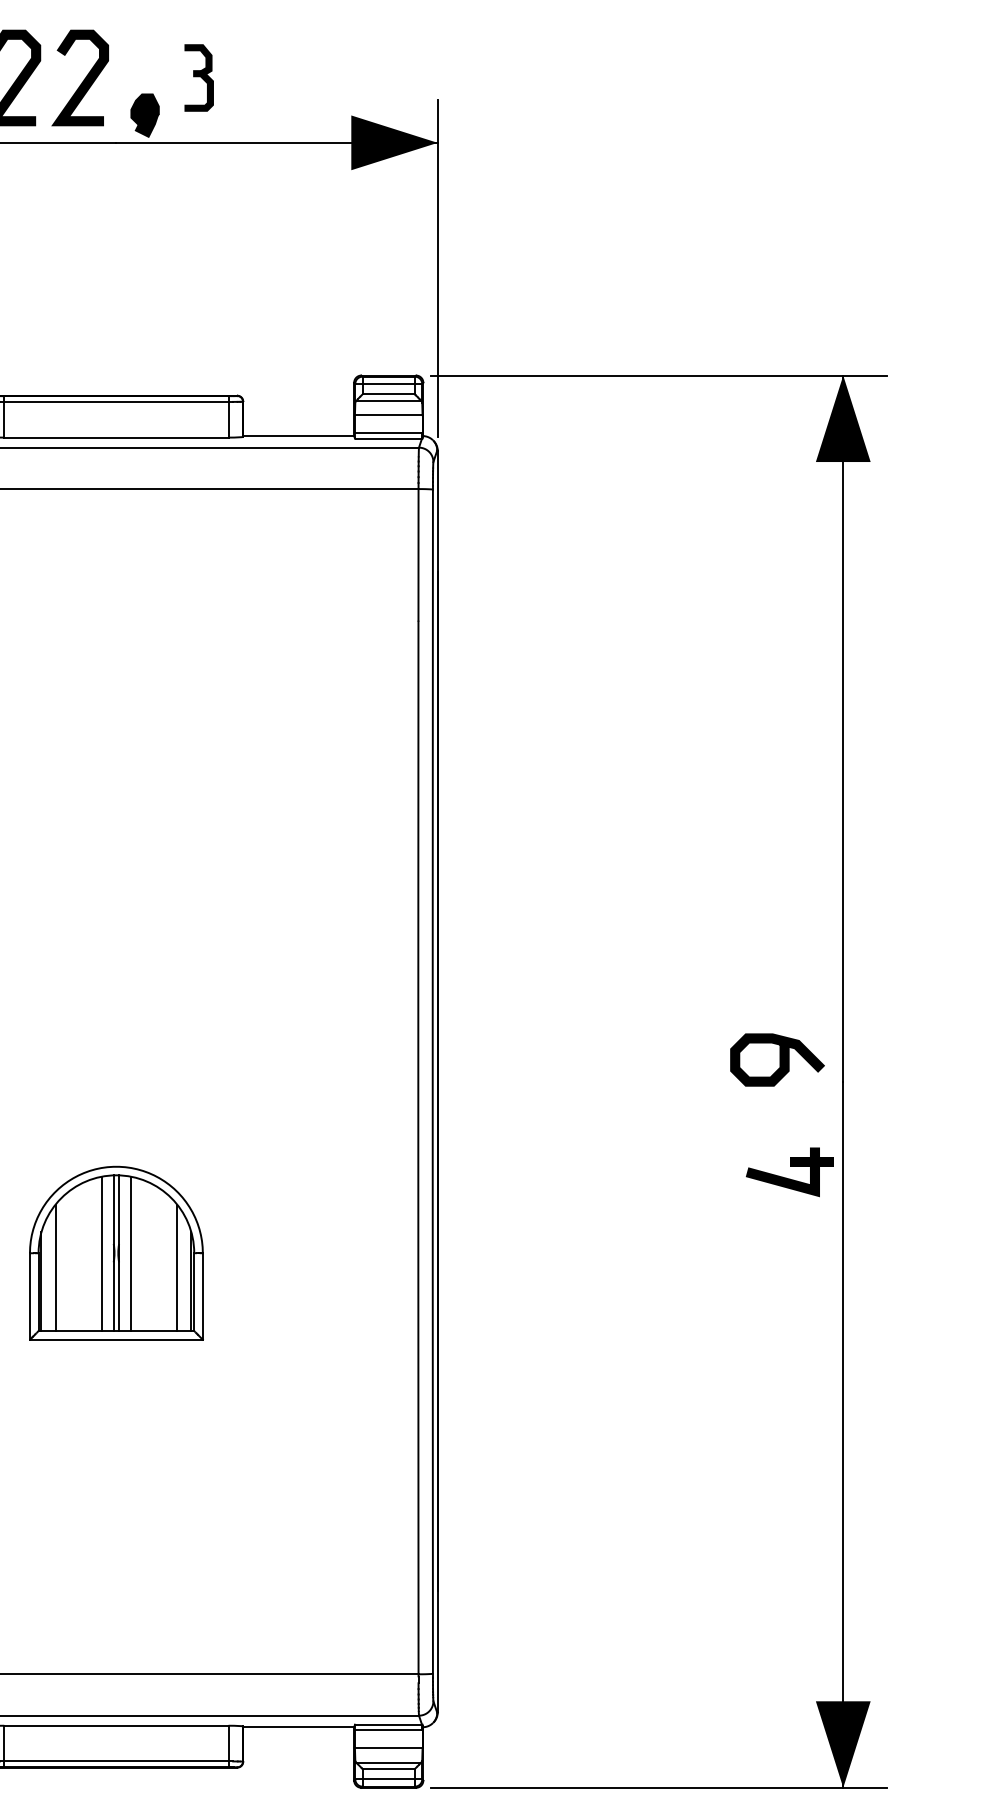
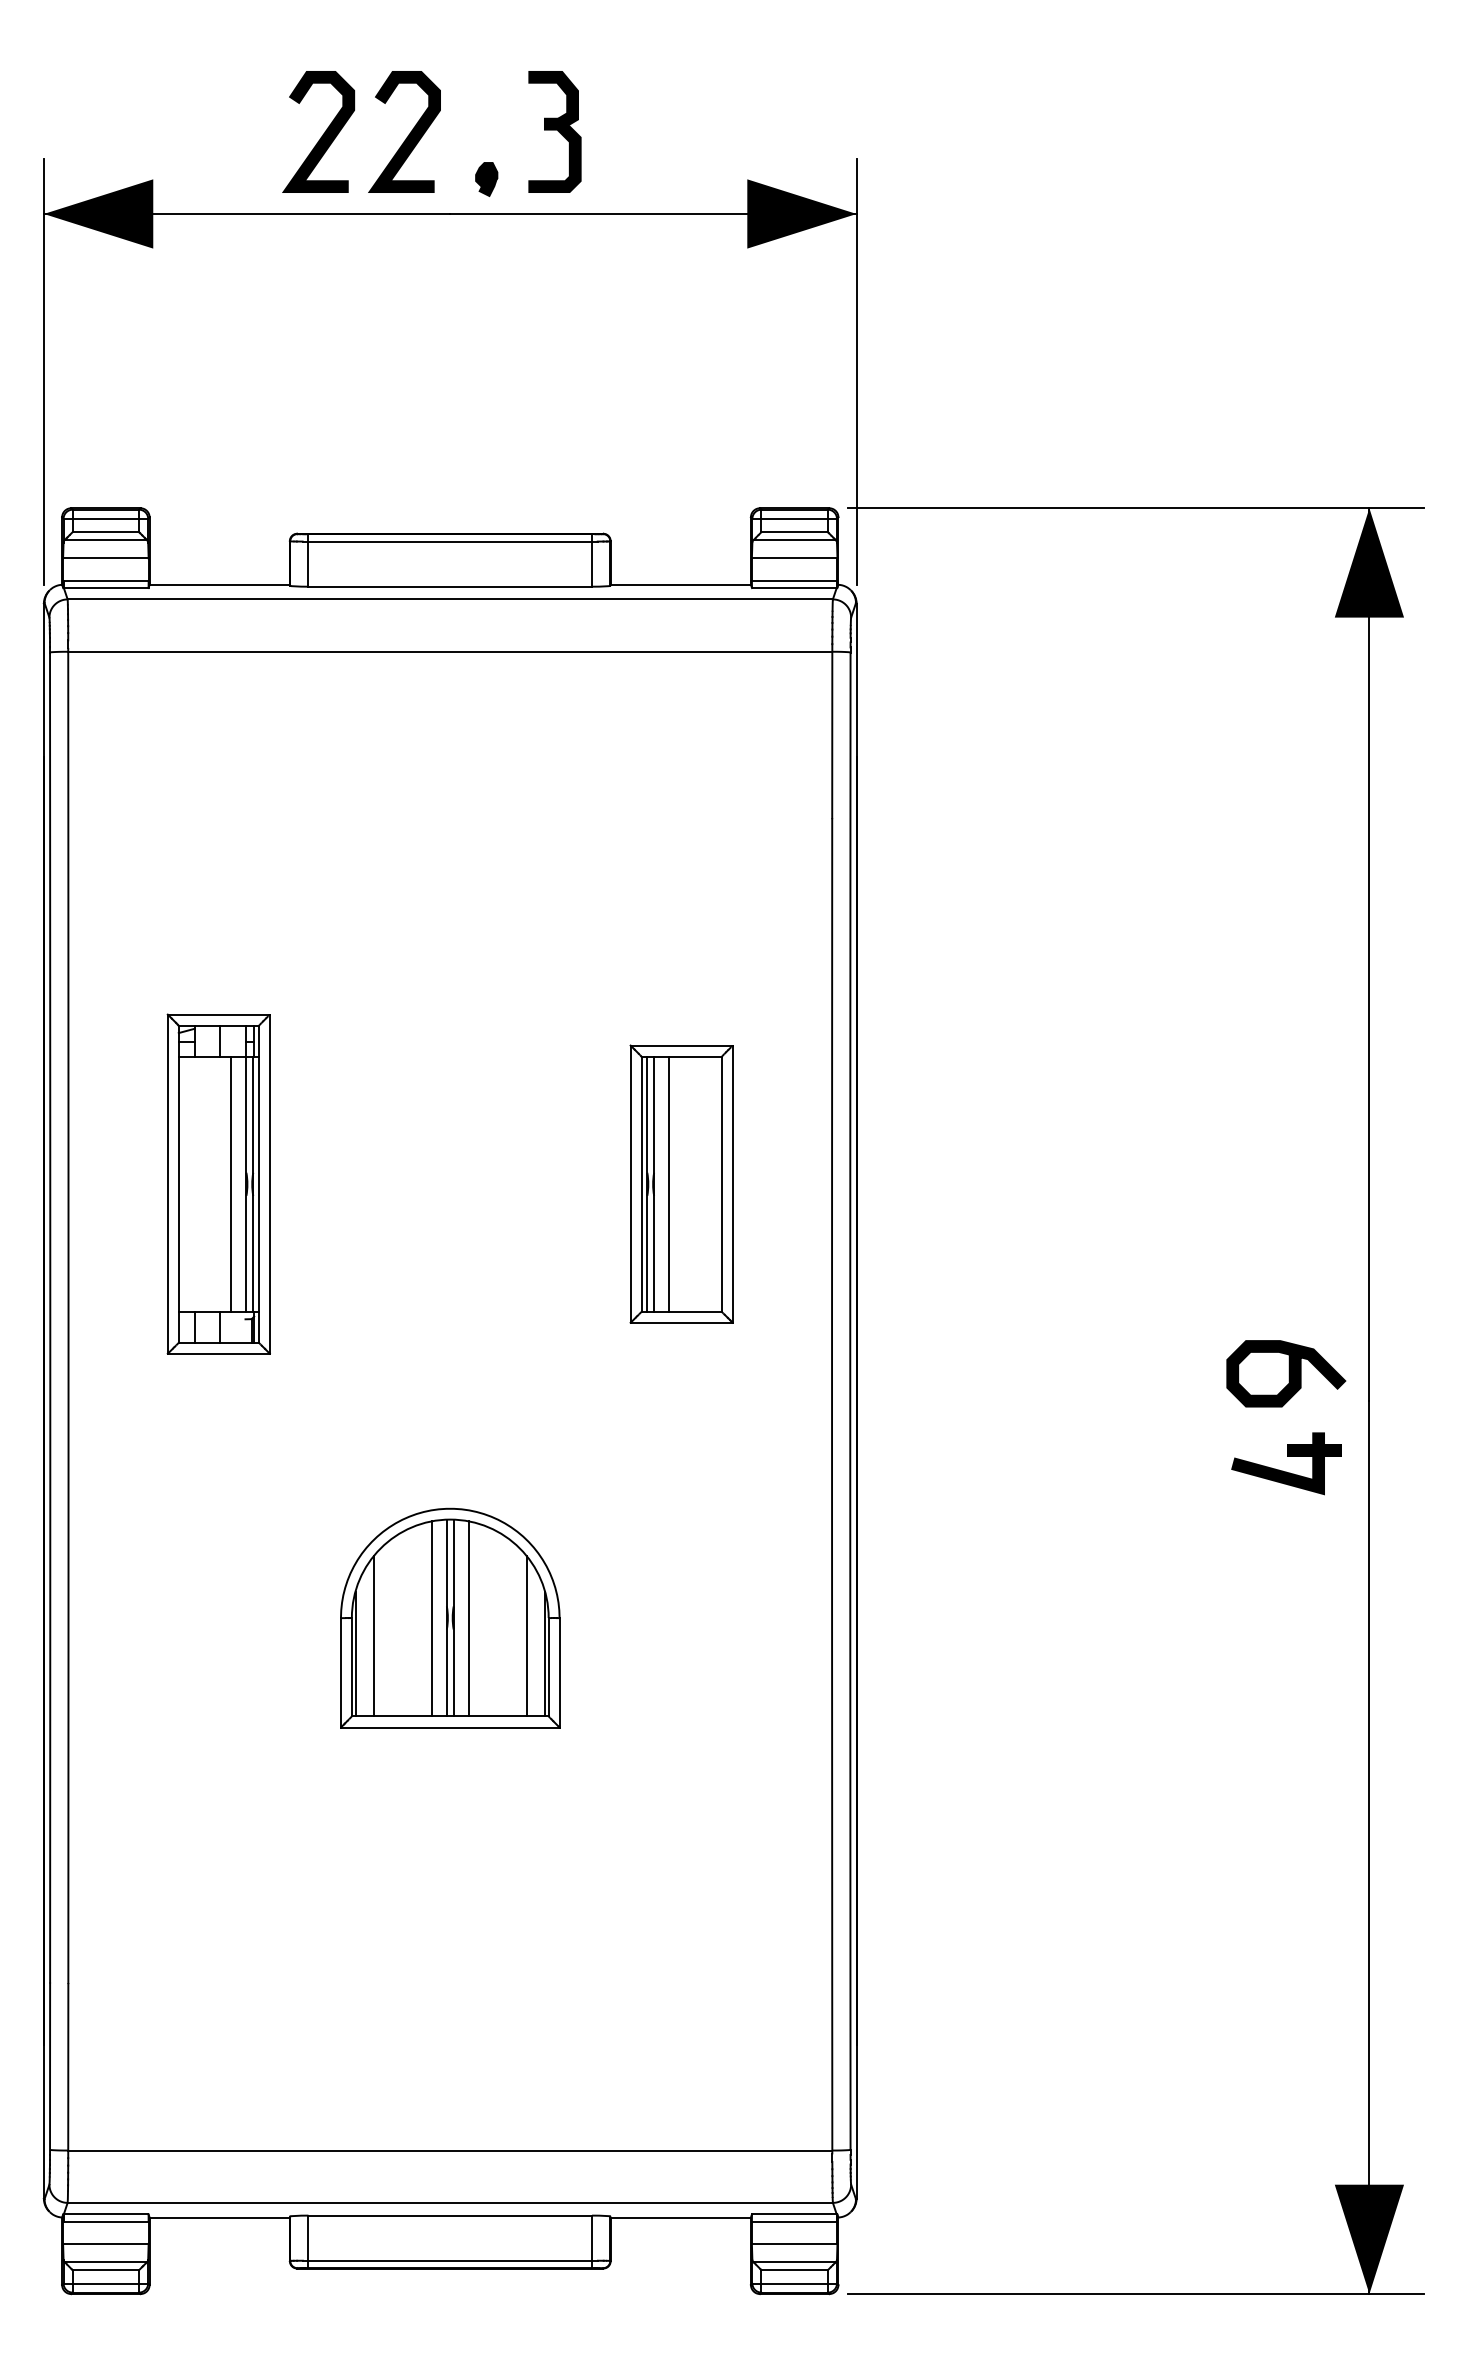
part: (198, 77) -> (554, 131), size x1.43
part: (145, 115) -> (486, 179), size x0.62
part: (299, 909) -> (681, 1183), added
part: (790, 1166) -> (1287, 1456), moved

